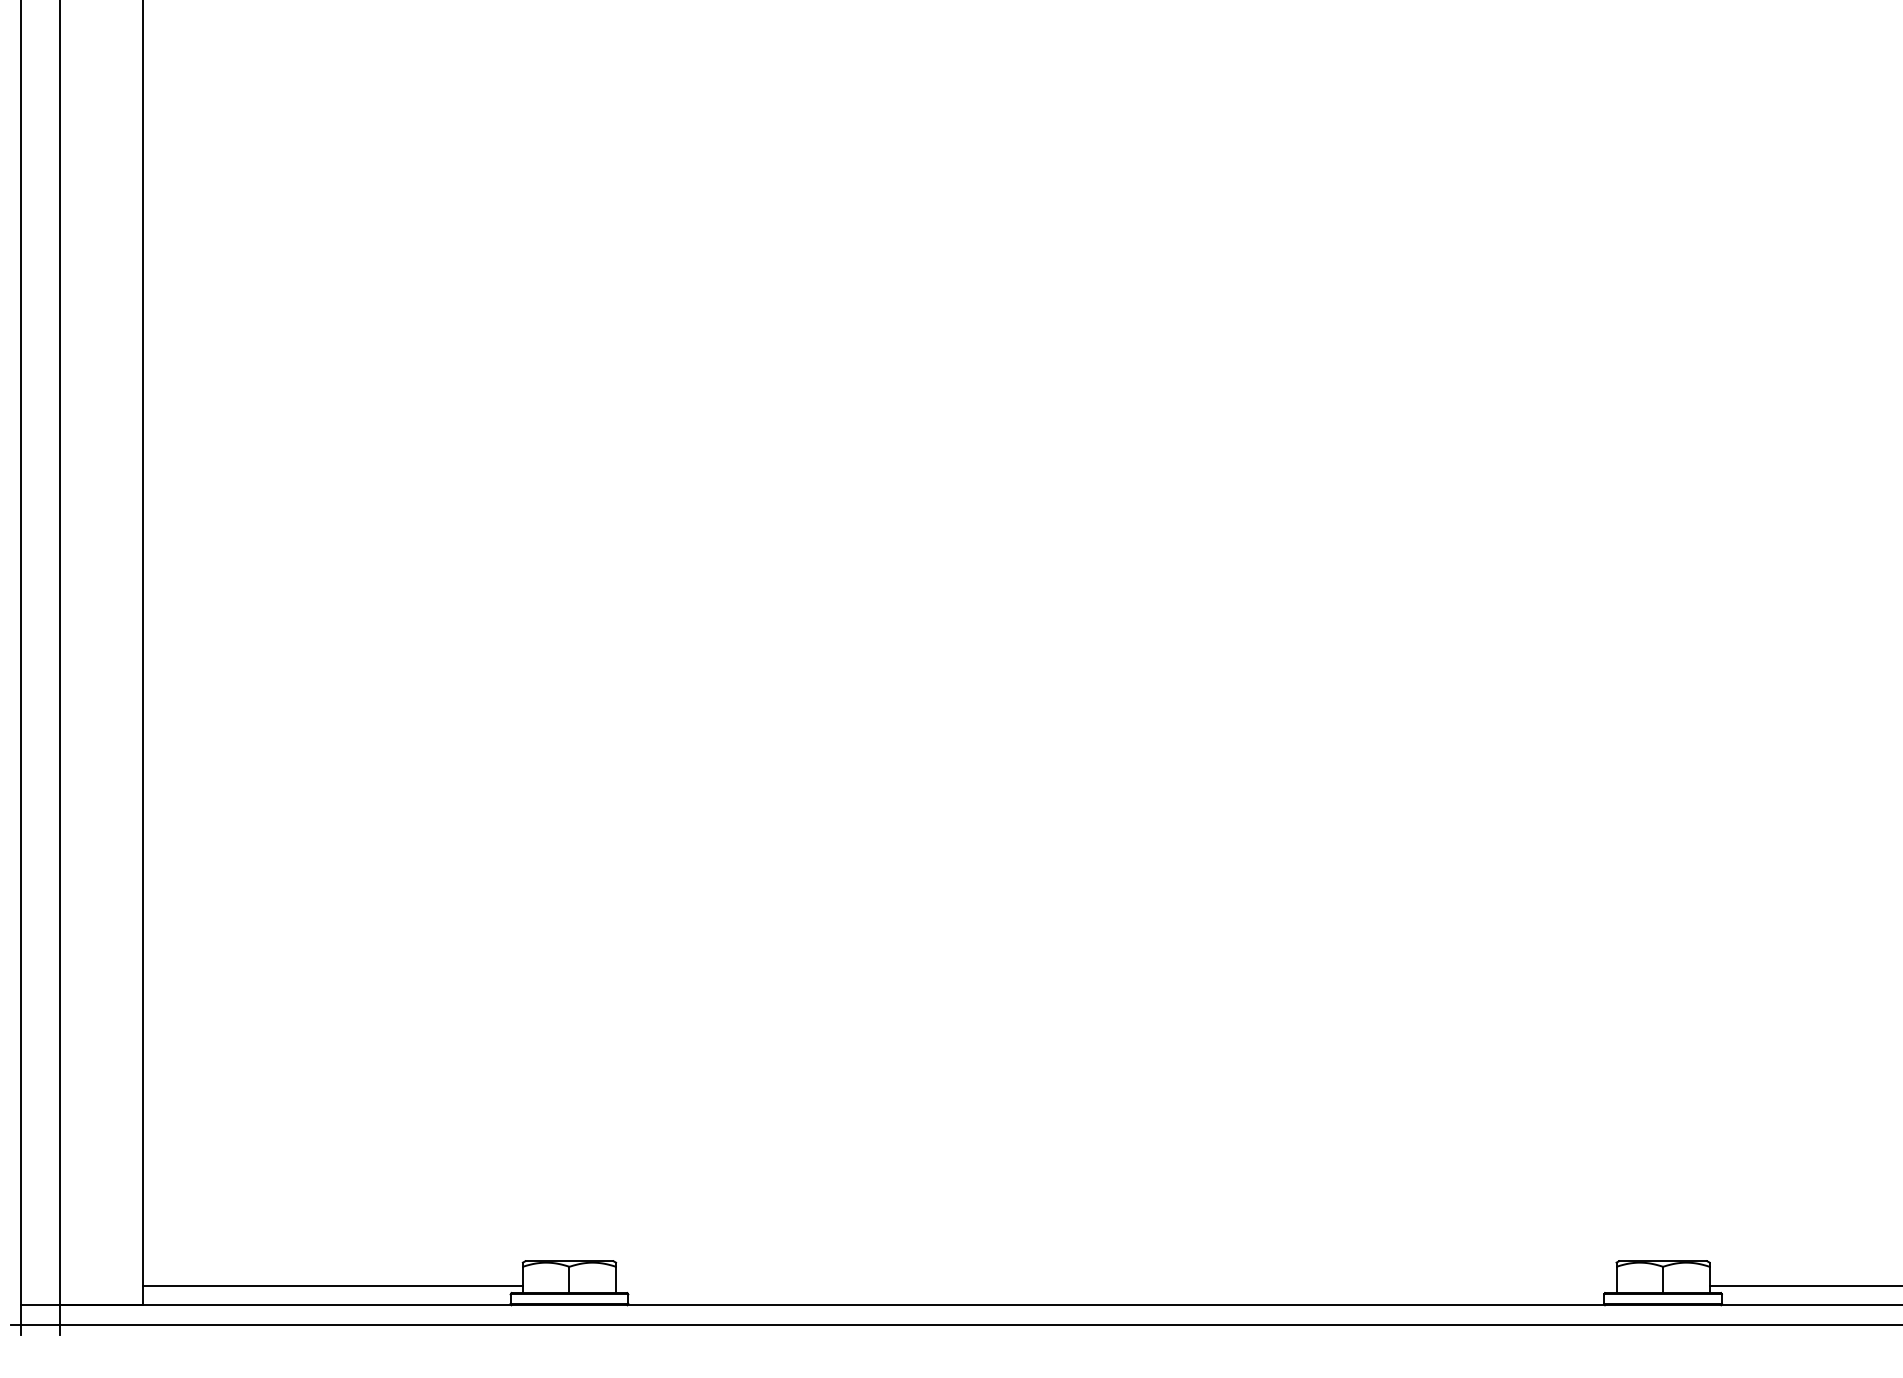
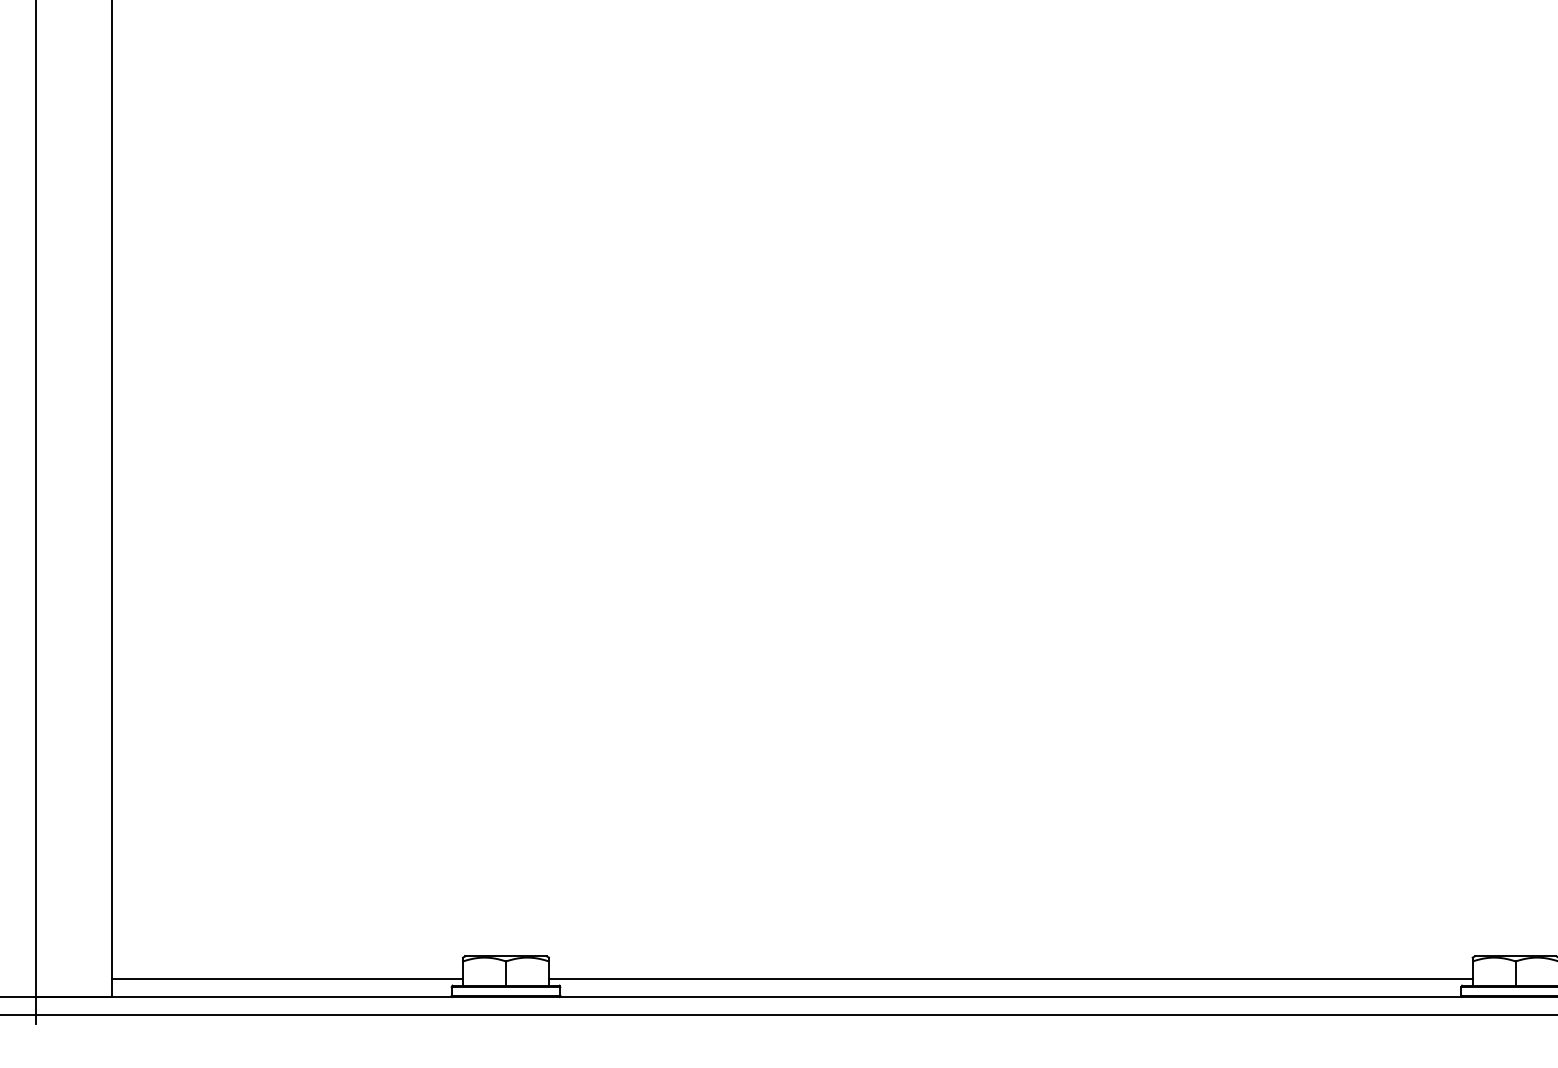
line: (1116, 1285) -> (1011, 978), added

